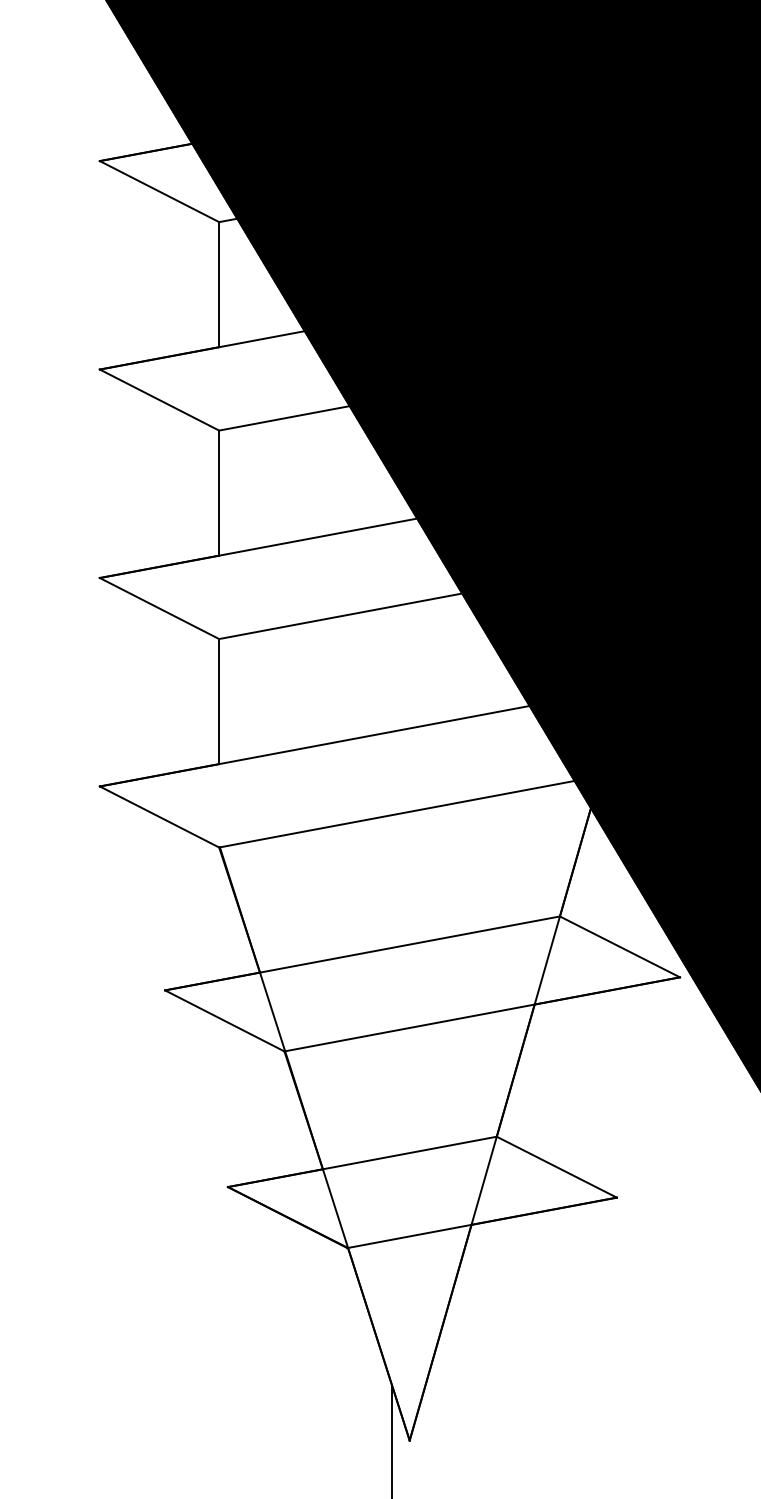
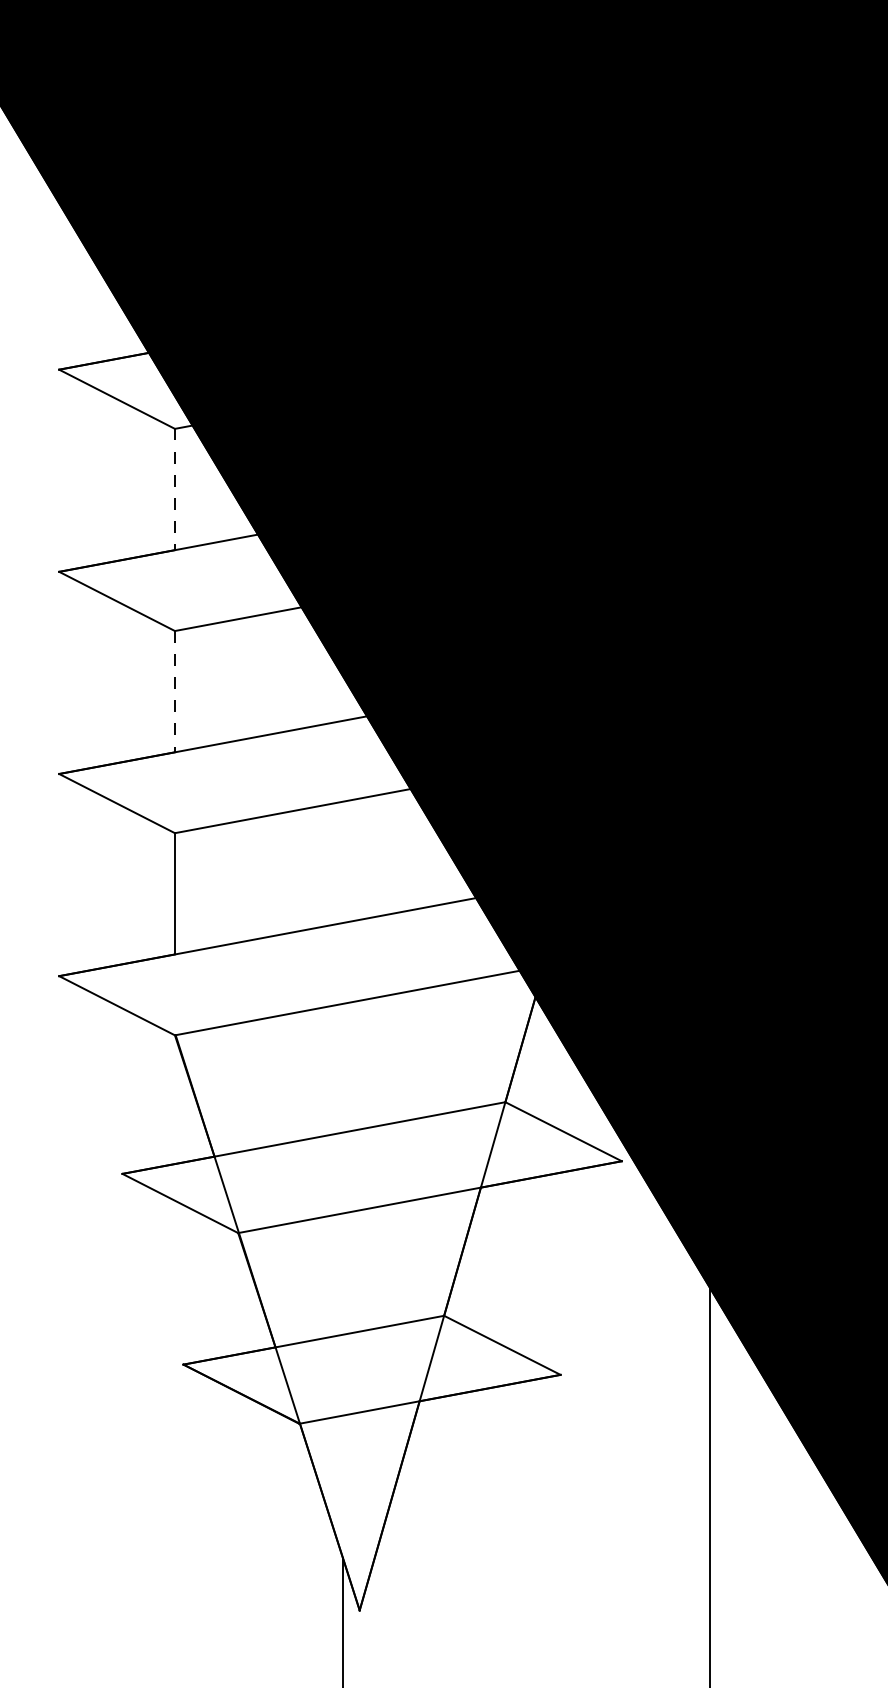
line: (218, 284) -> (174, 489), solid -> dashed
line: (218, 492) -> (174, 691), solid -> dashed

